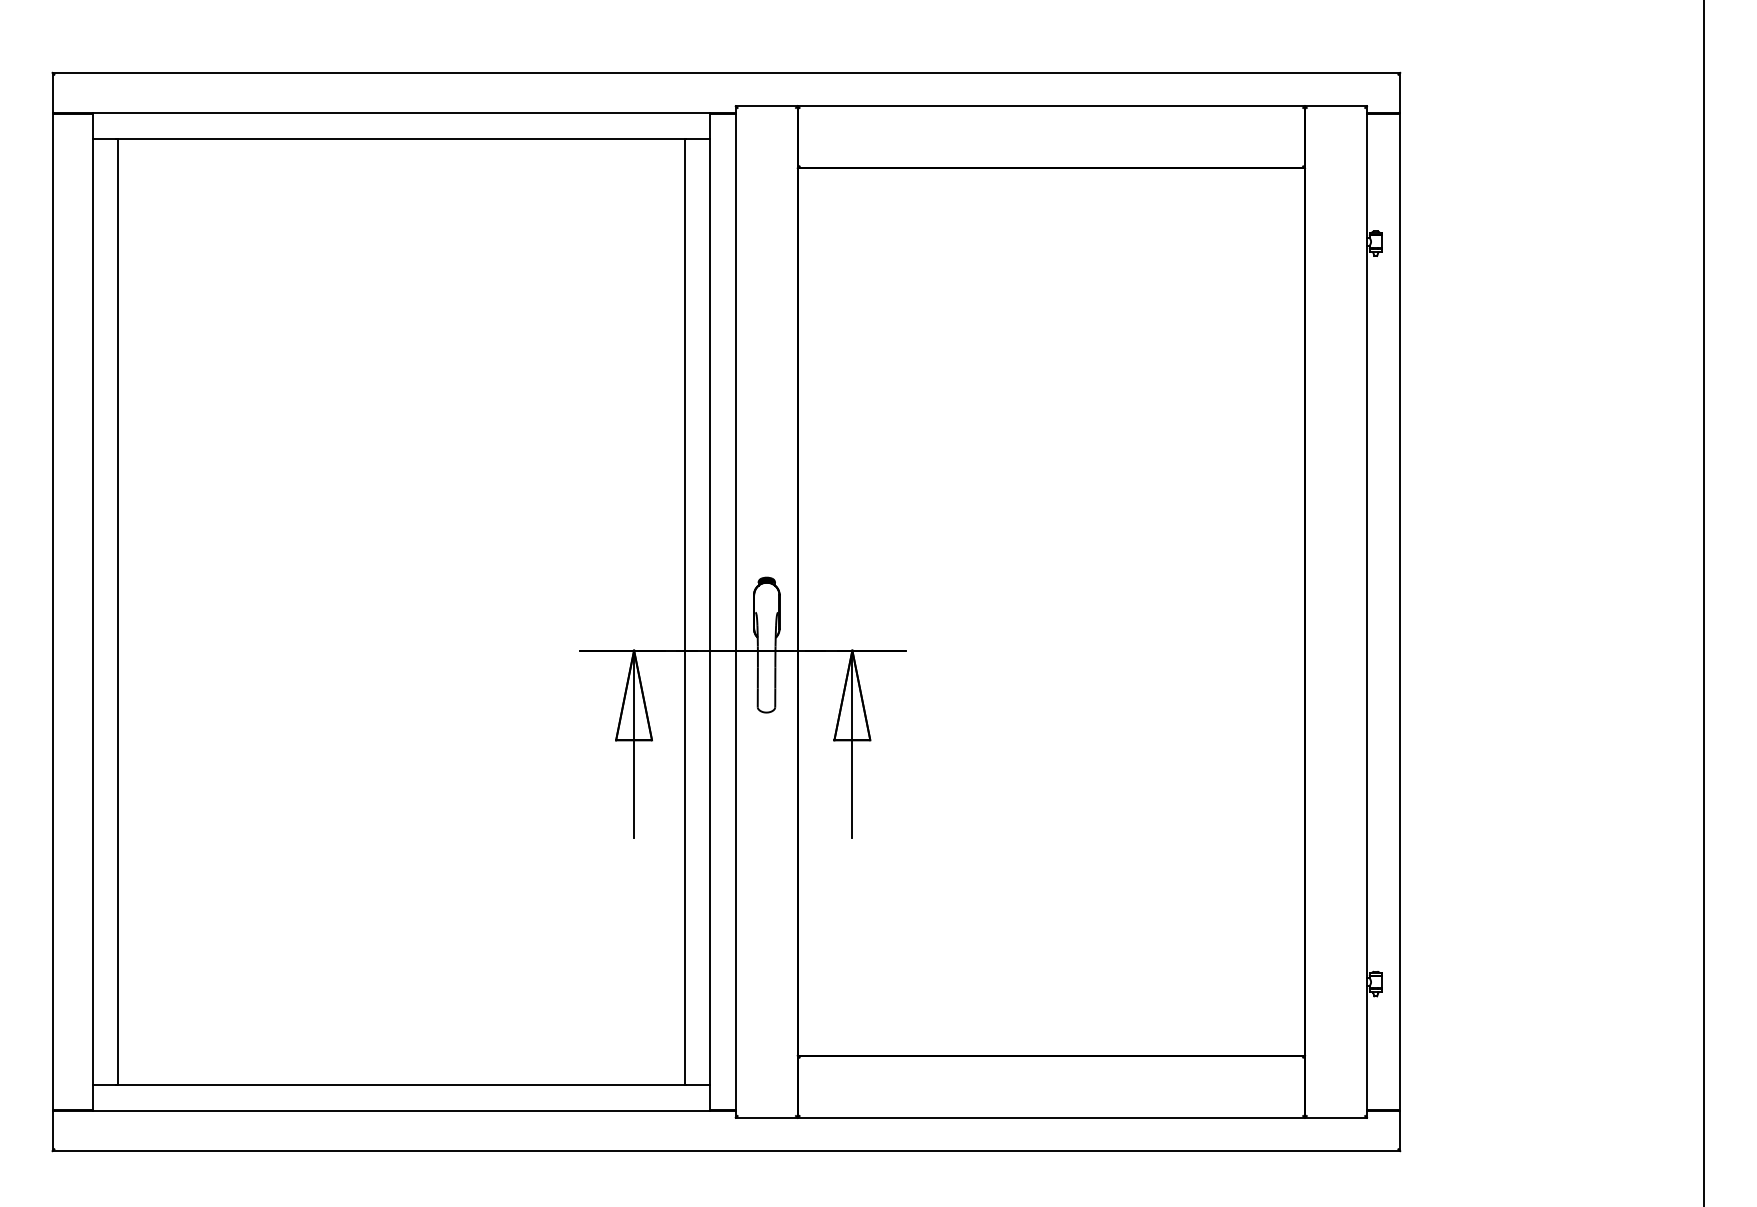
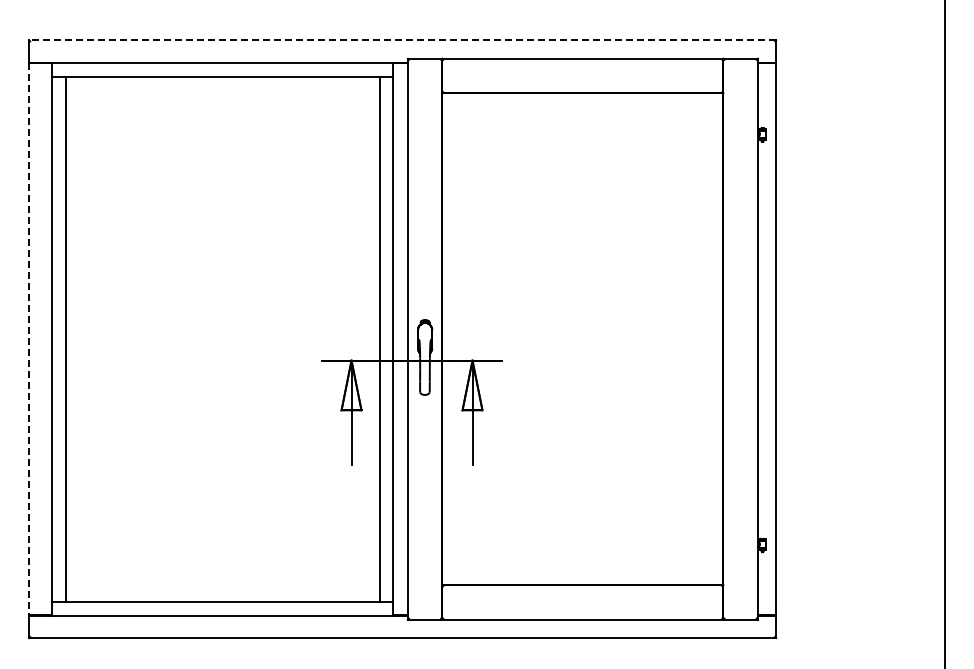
line: (726, 73) -> (402, 40), solid -> dashed
line: (53, 612) -> (29, 339), solid -> dashed

